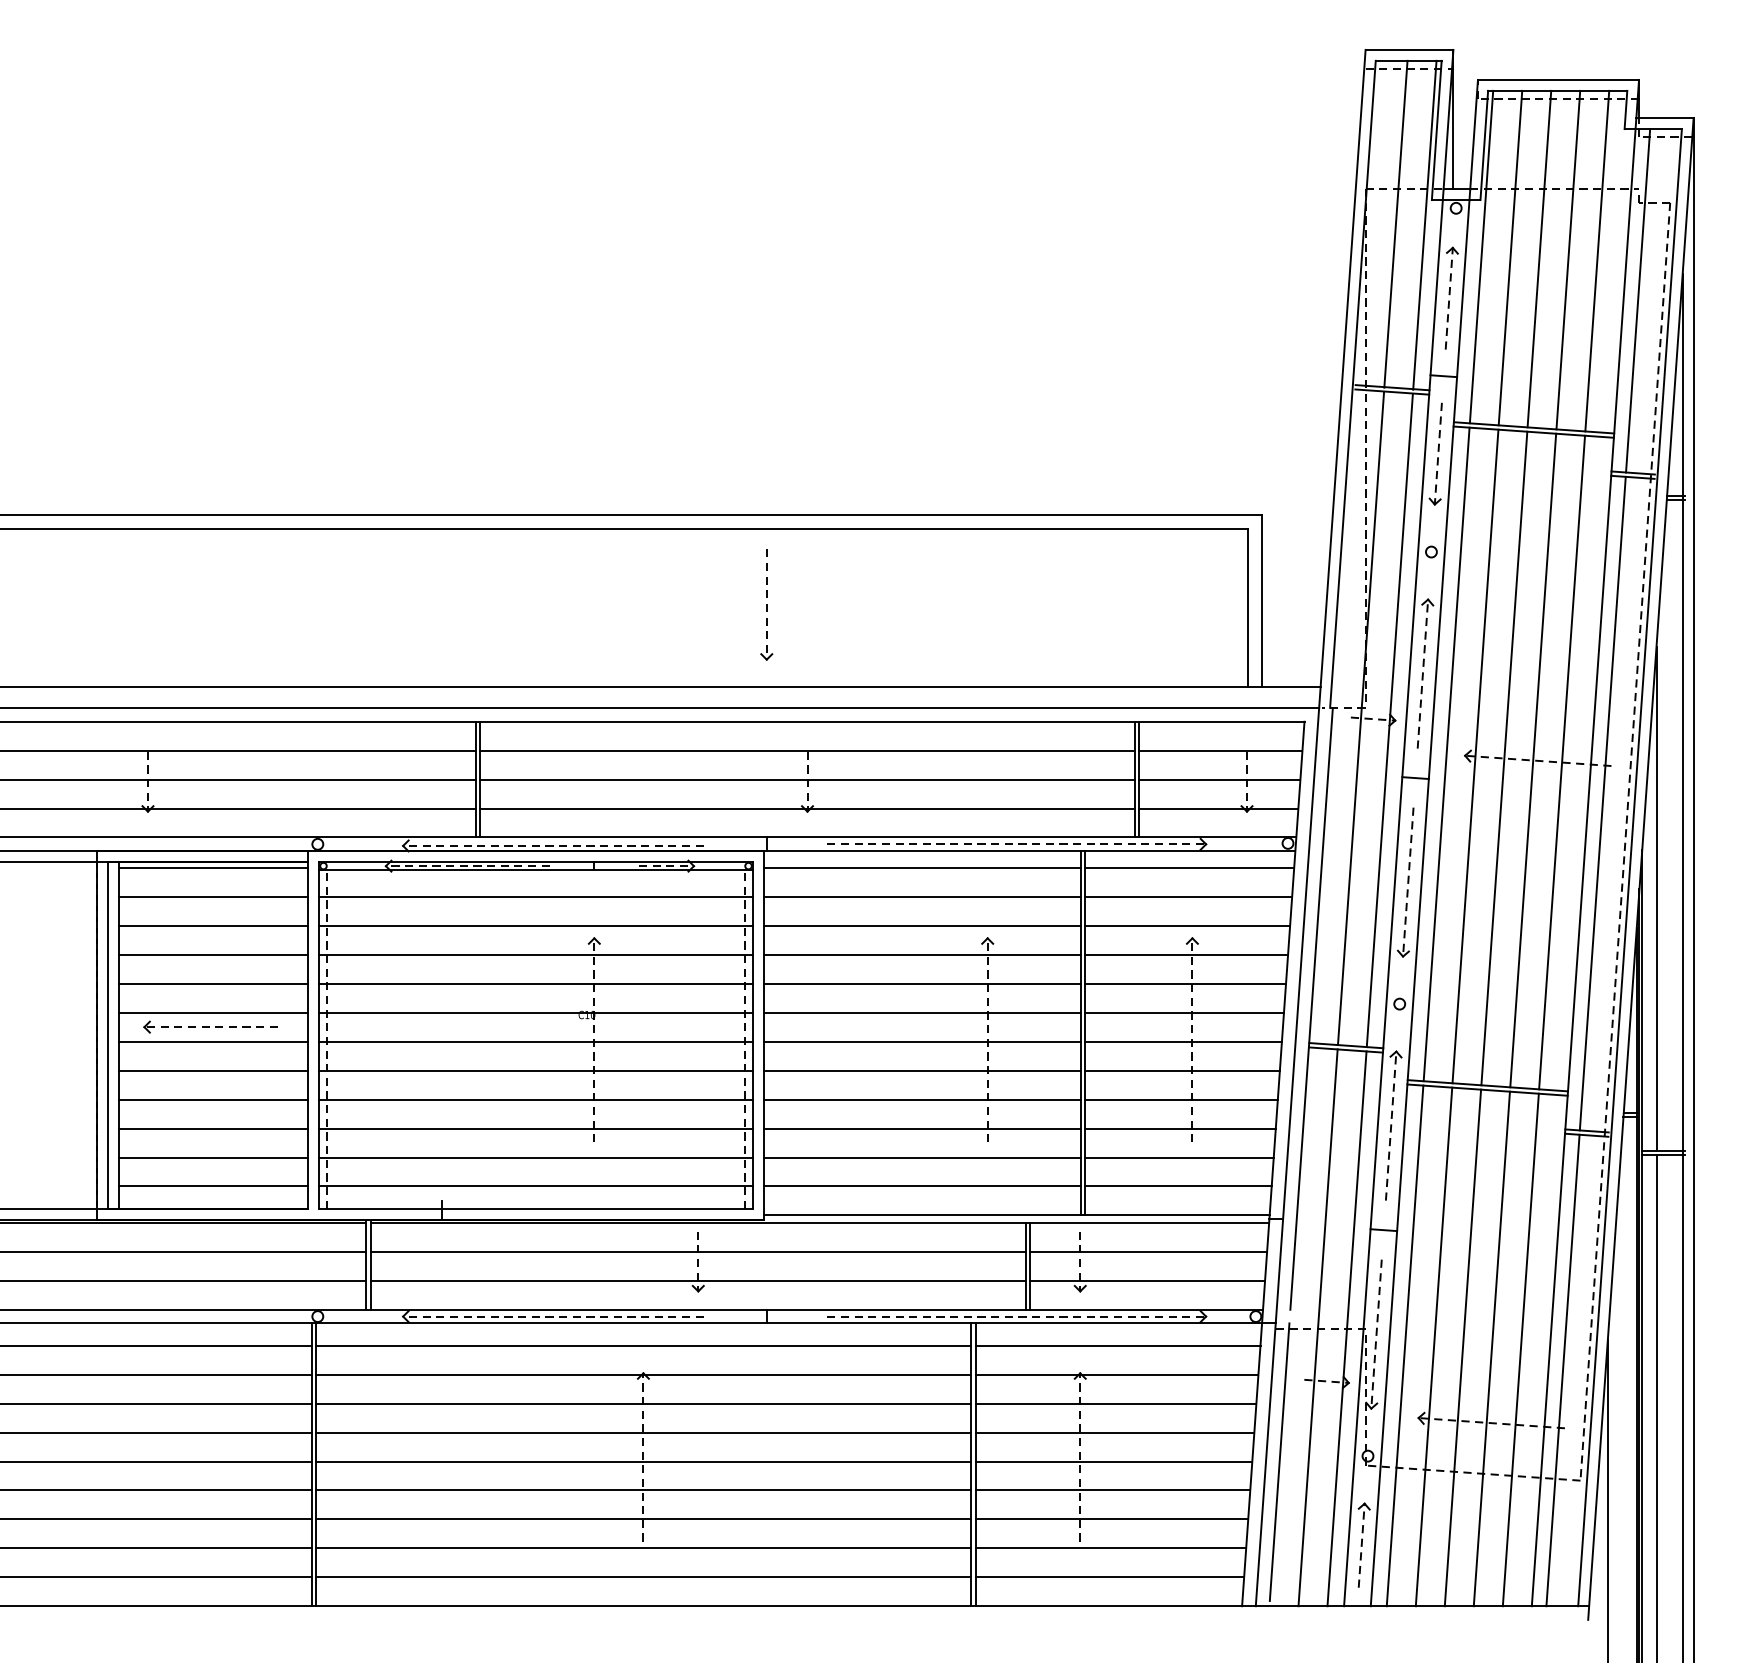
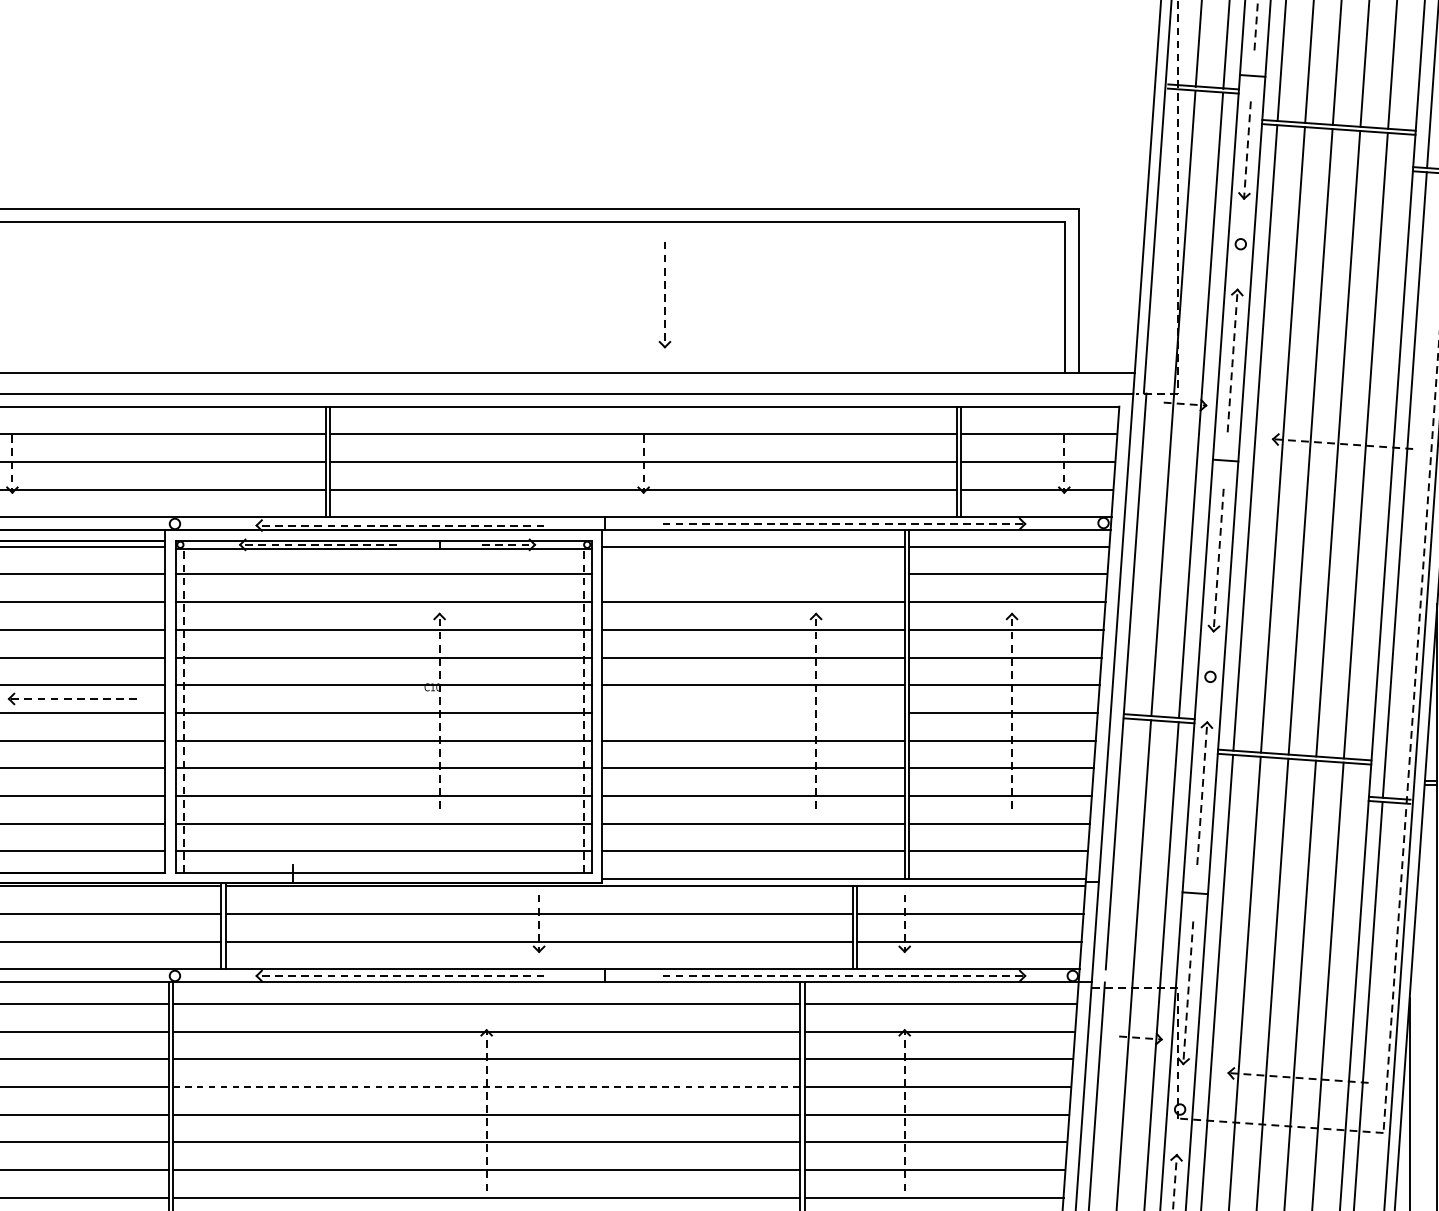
part: (766, 604) -> (664, 294), moved
line: (922, 897) -> (753, 574), removed
line: (922, 1041) -> (753, 712), removed
line: (643, 1432) -> (486, 1086), solid -> dashed

